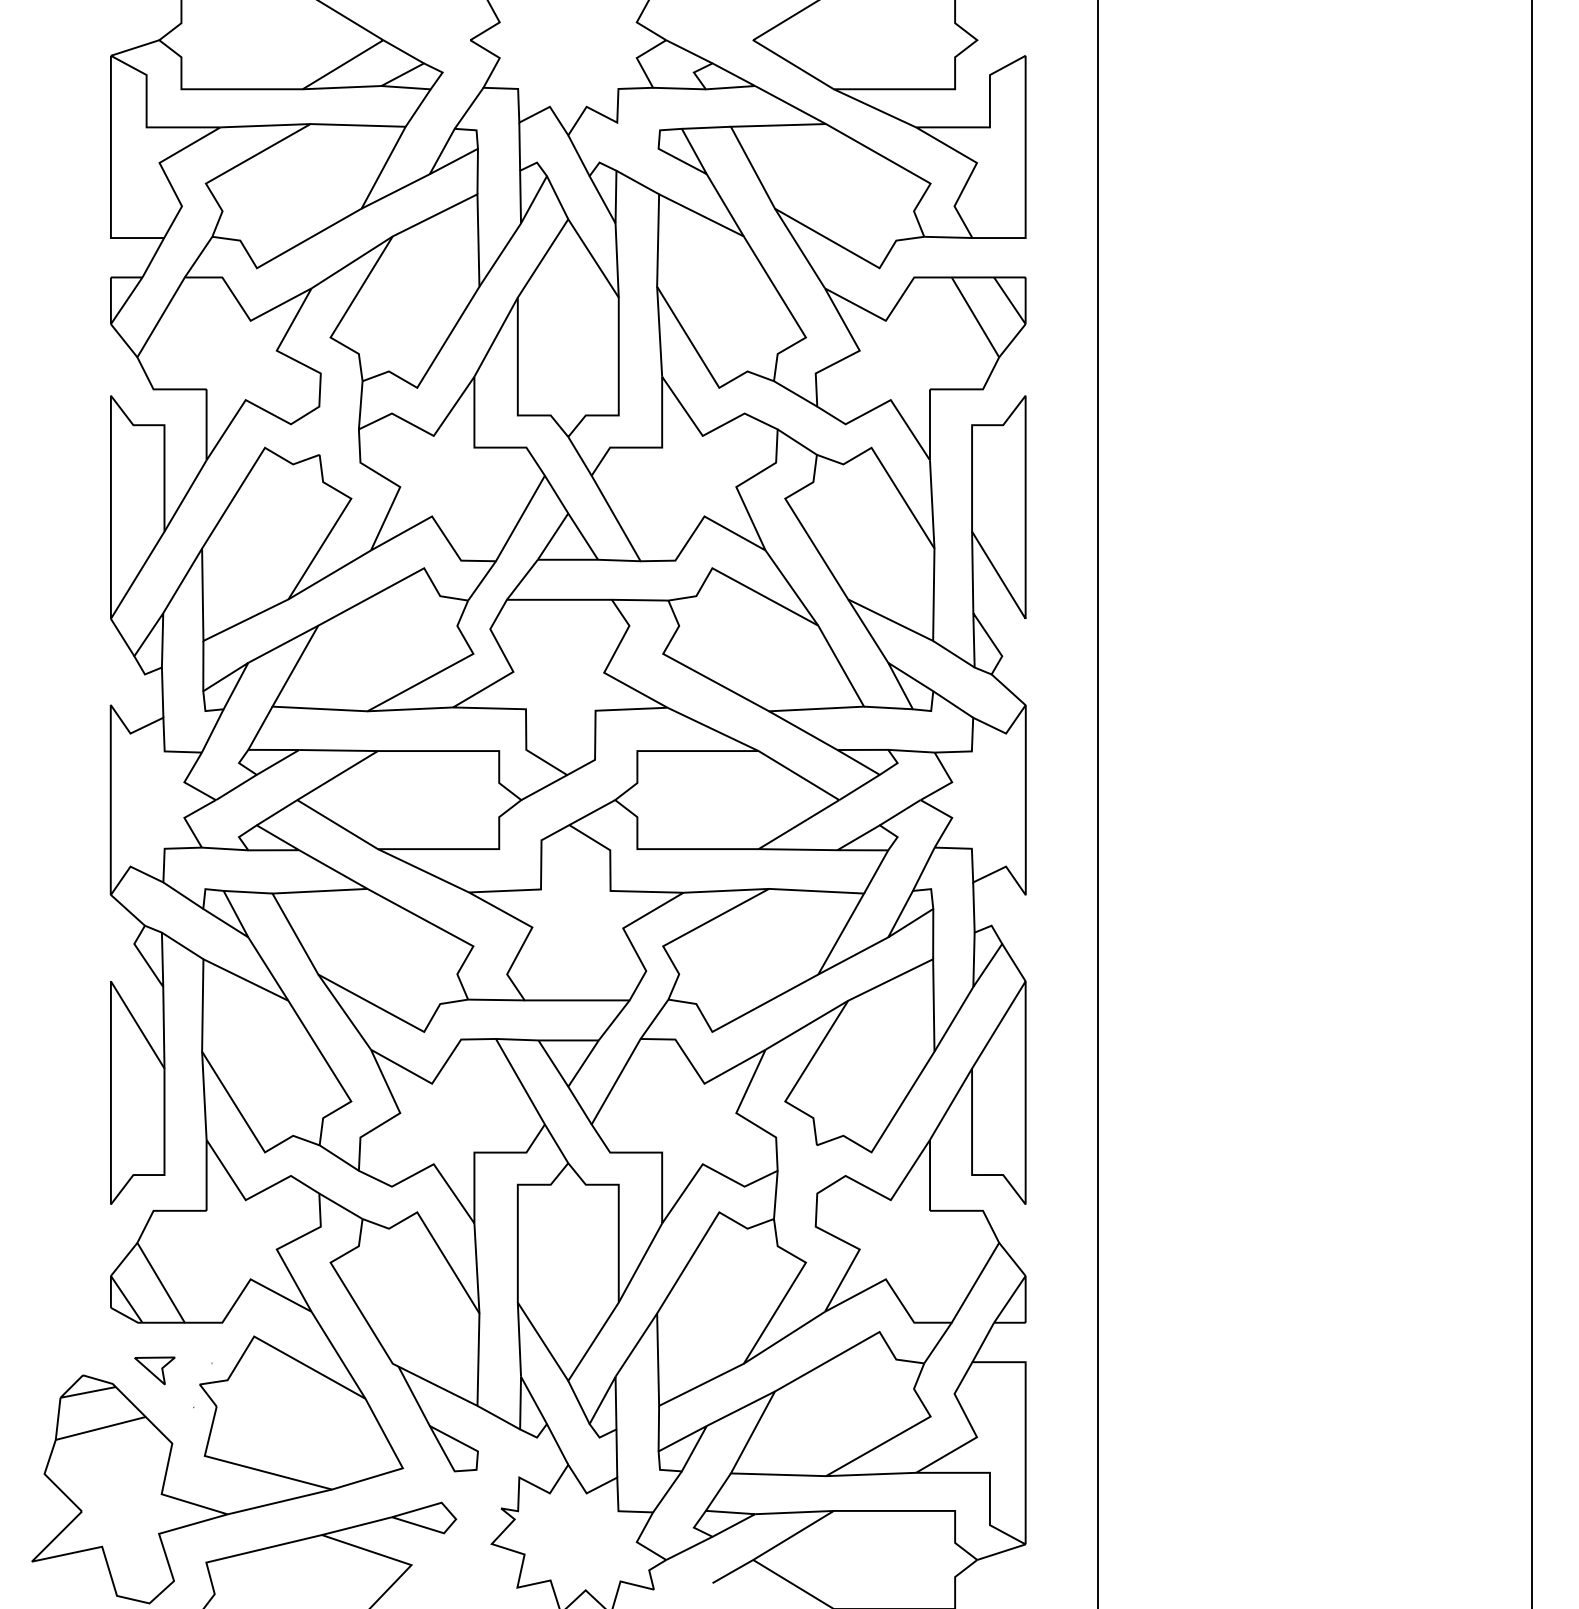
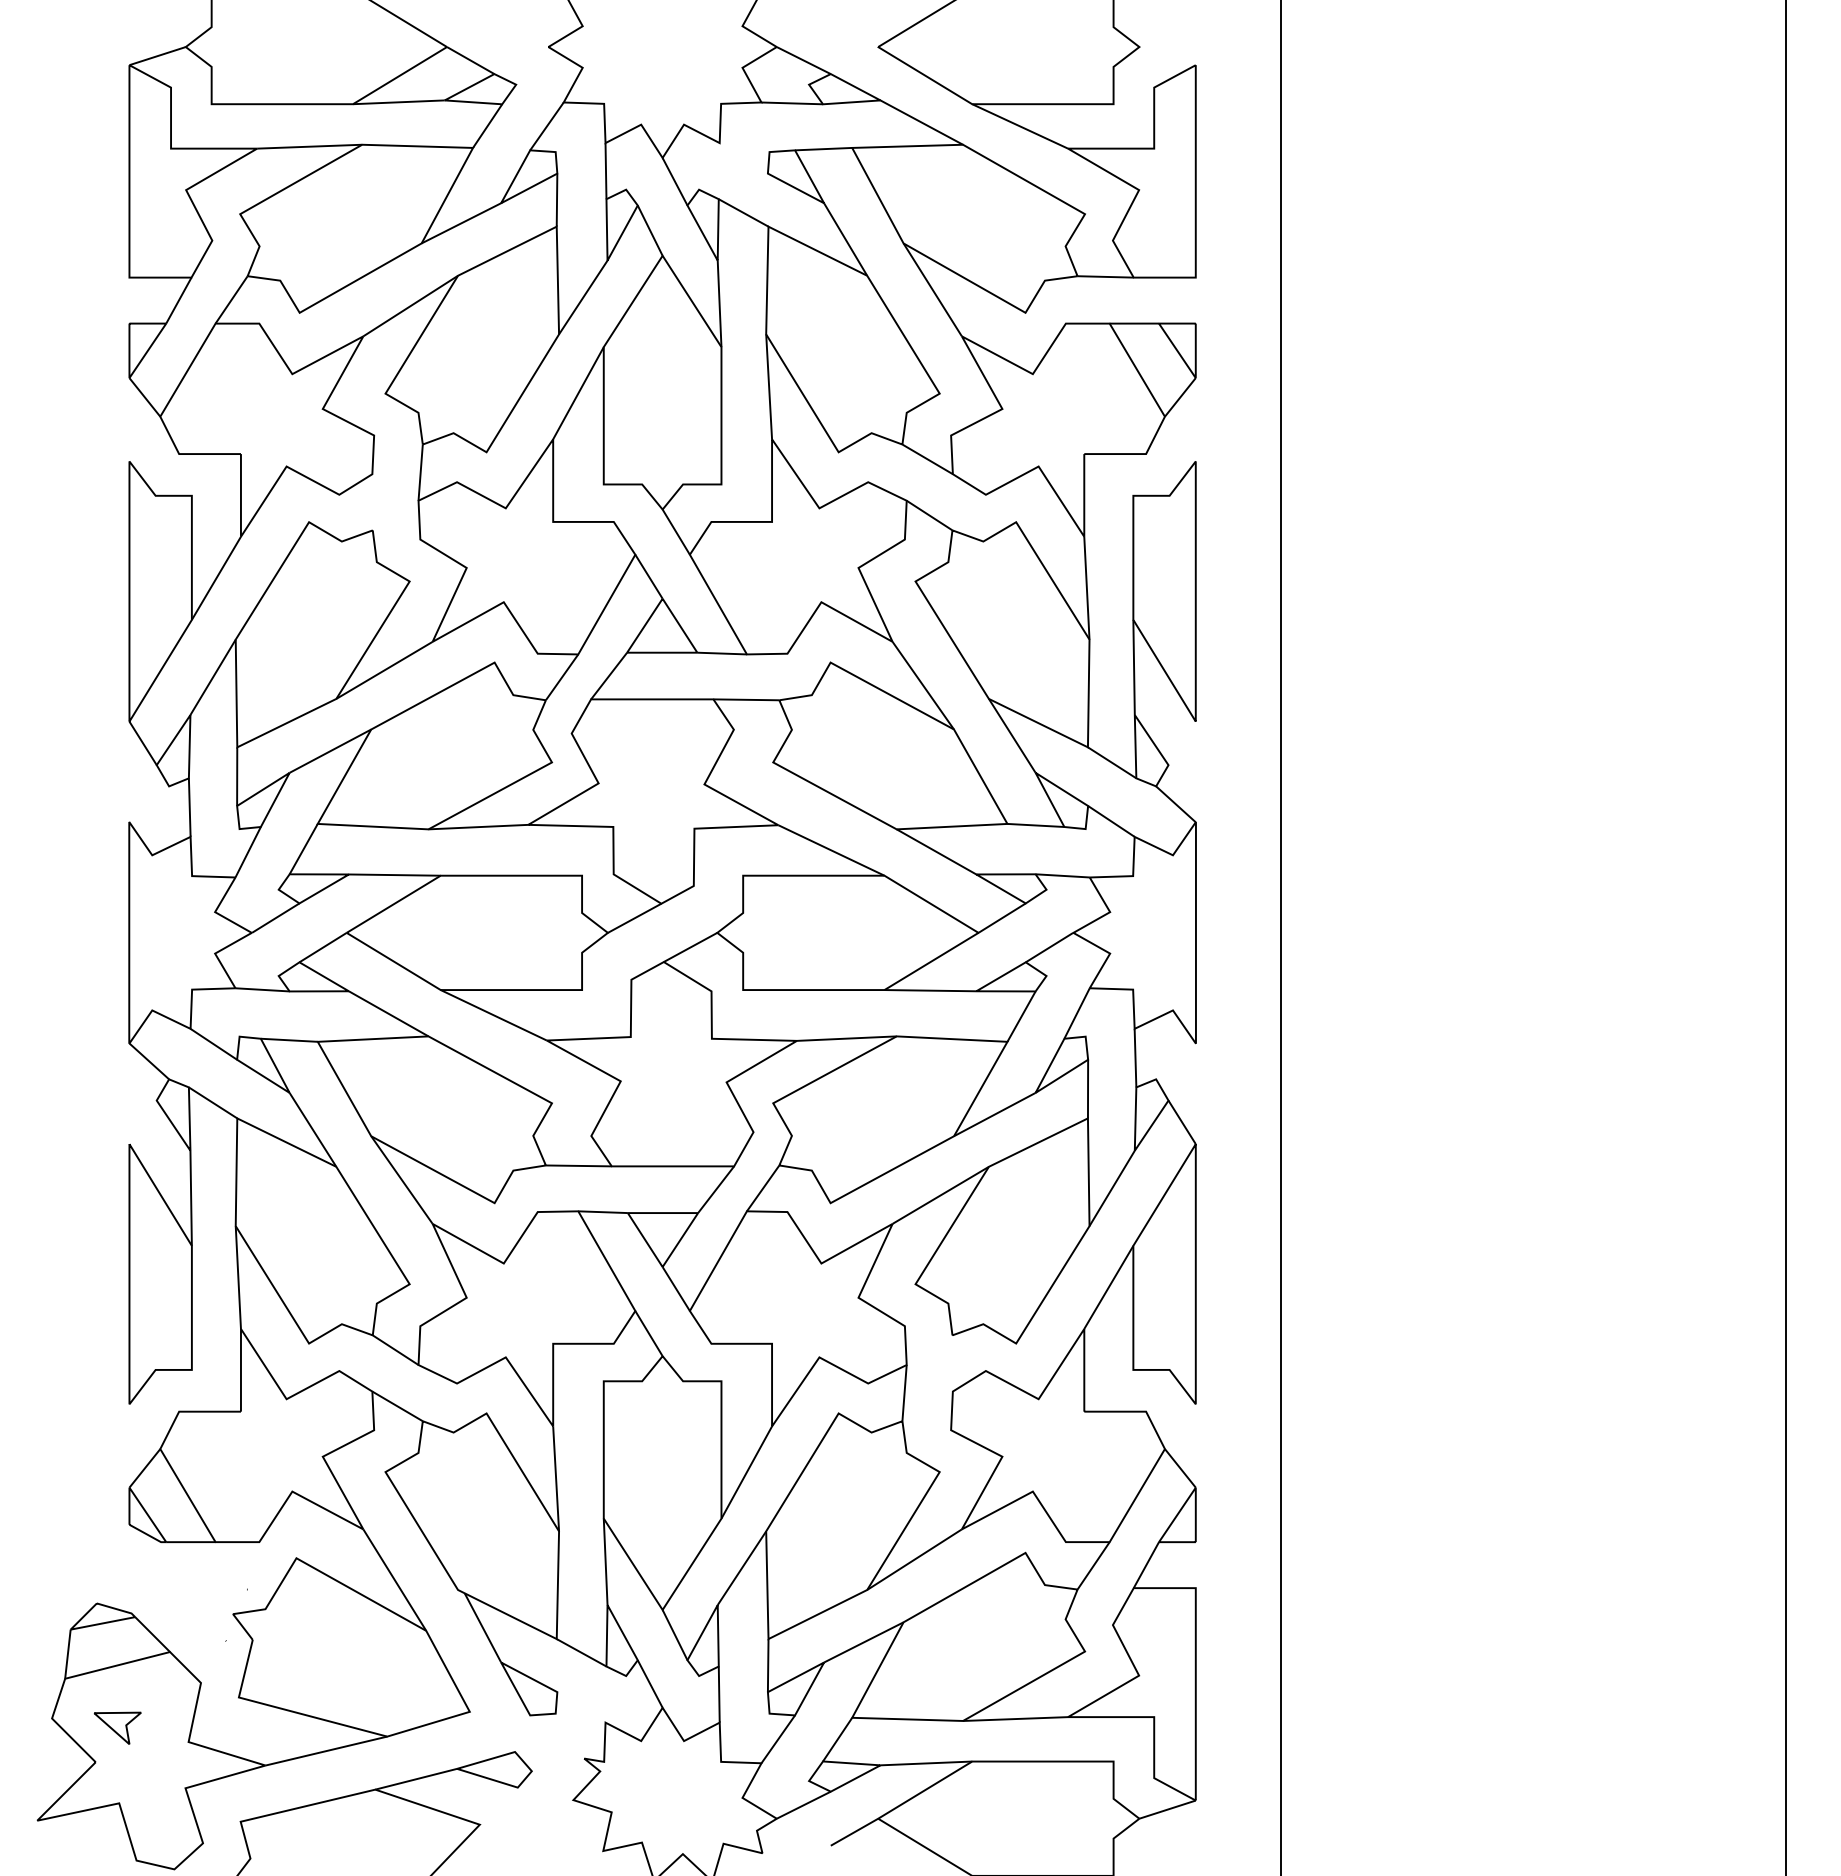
part: (154, 1370) -> (117, 1727), moved

